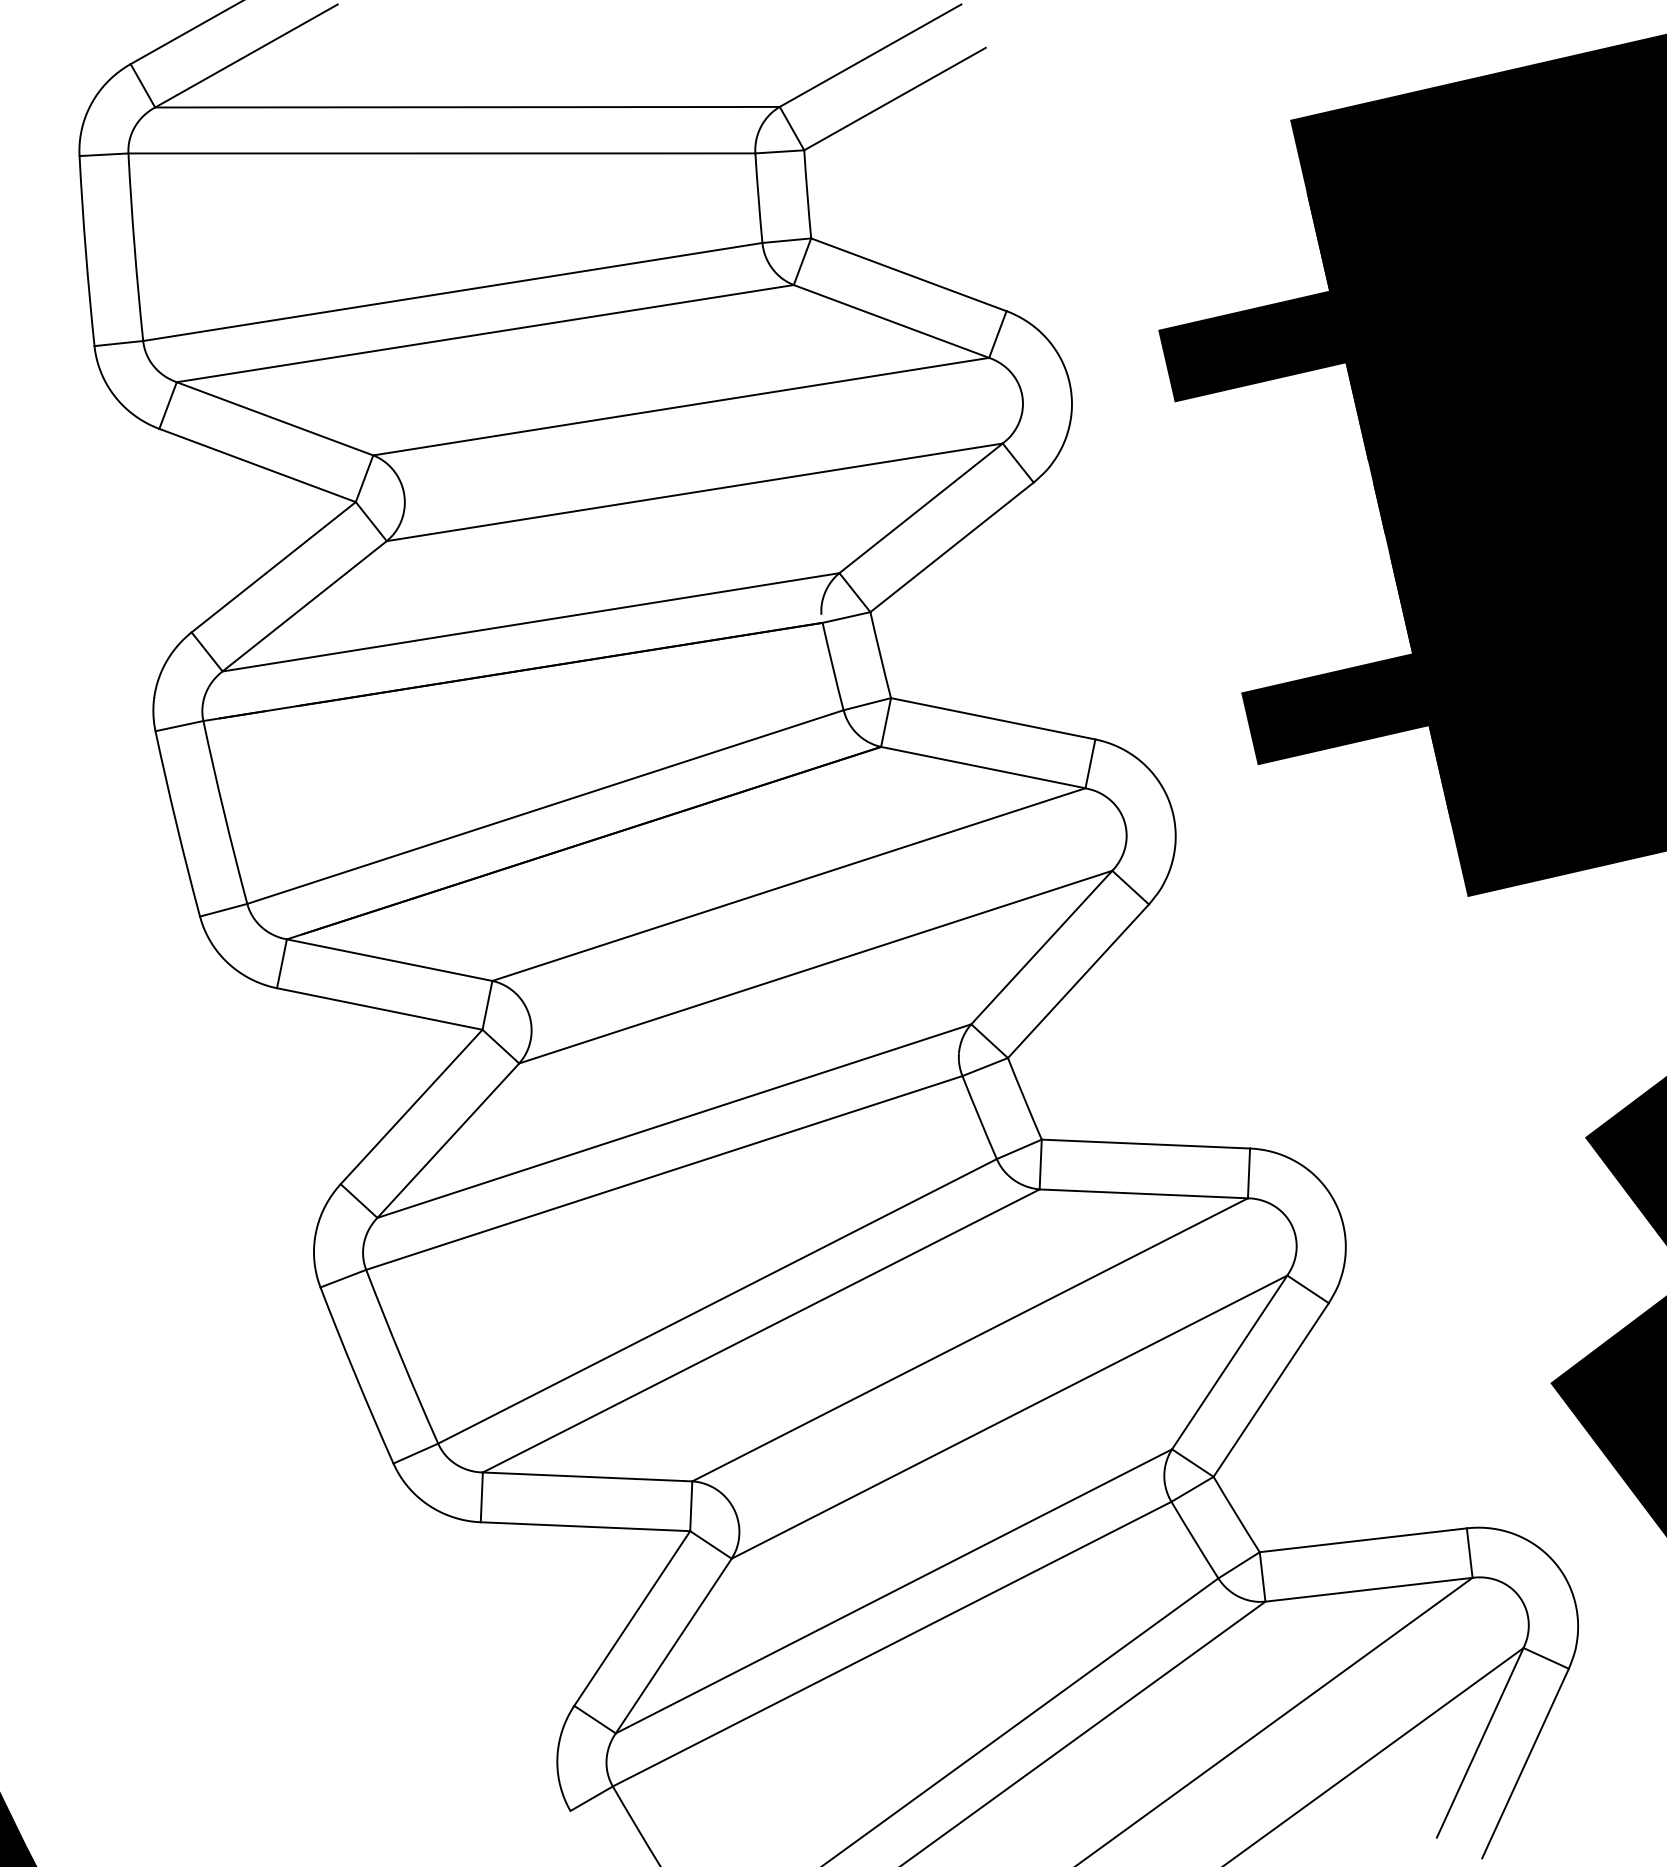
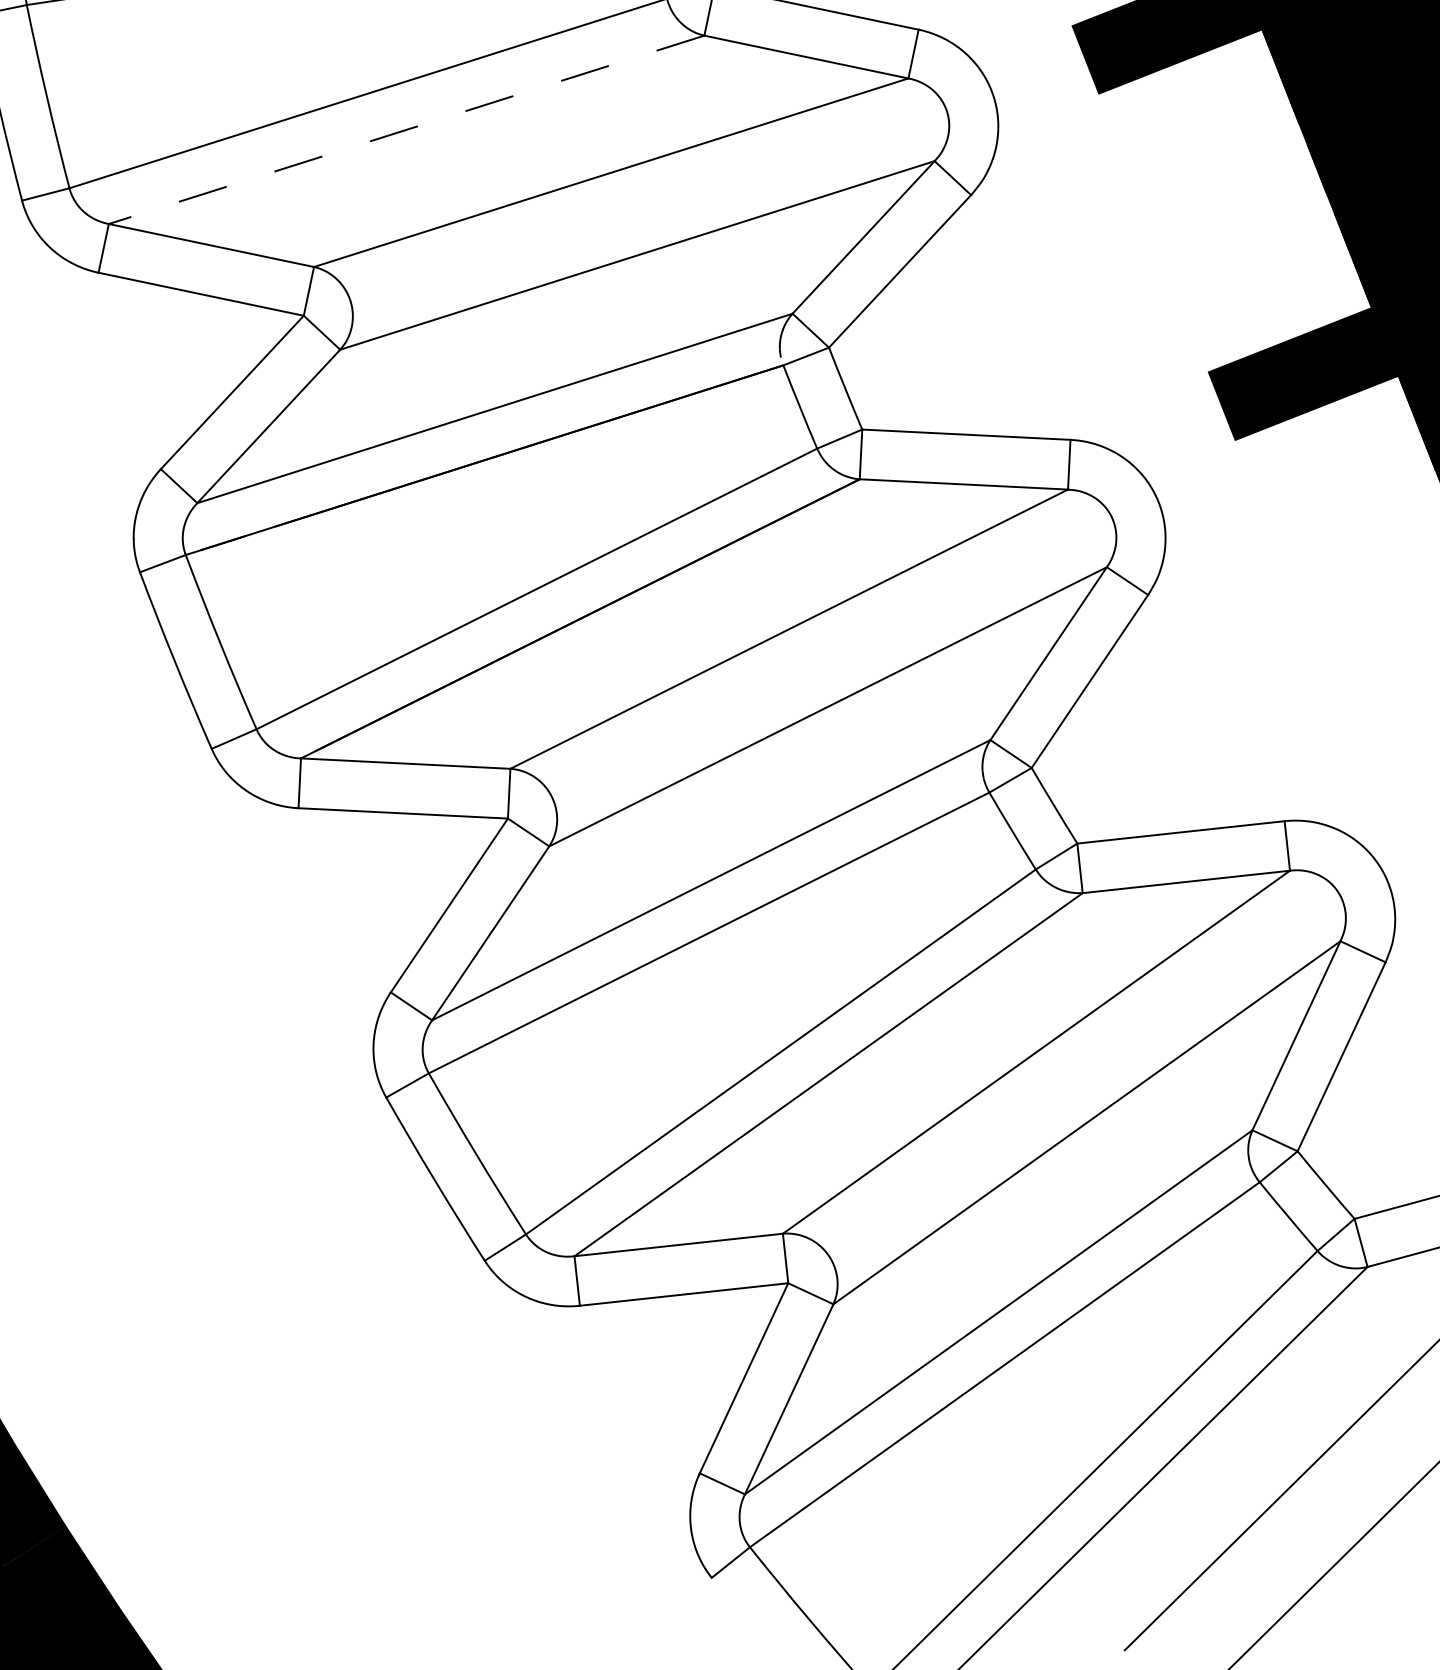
line: (484, 333) -> (405, 129), solid -> dashed

